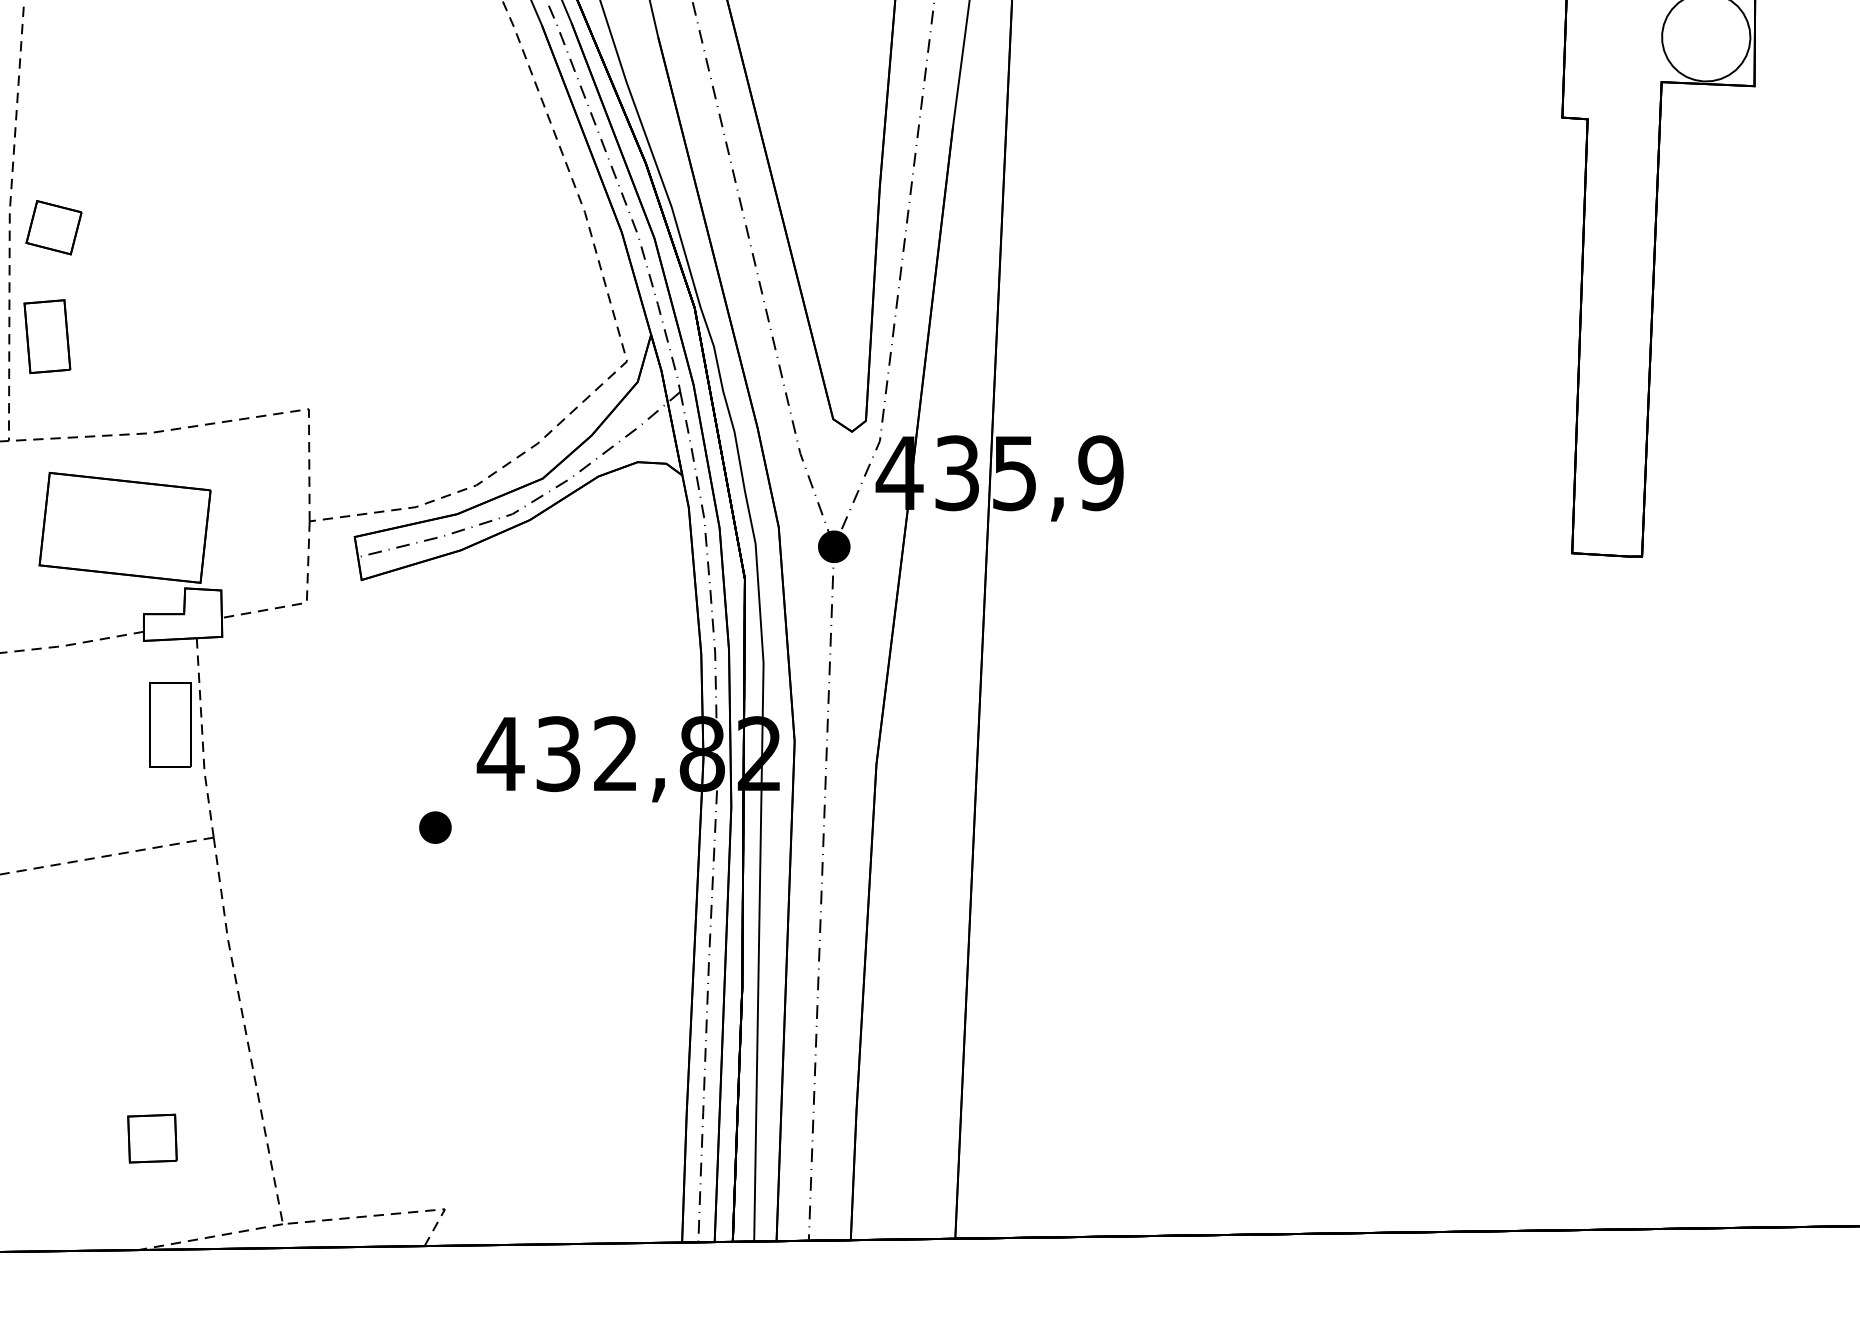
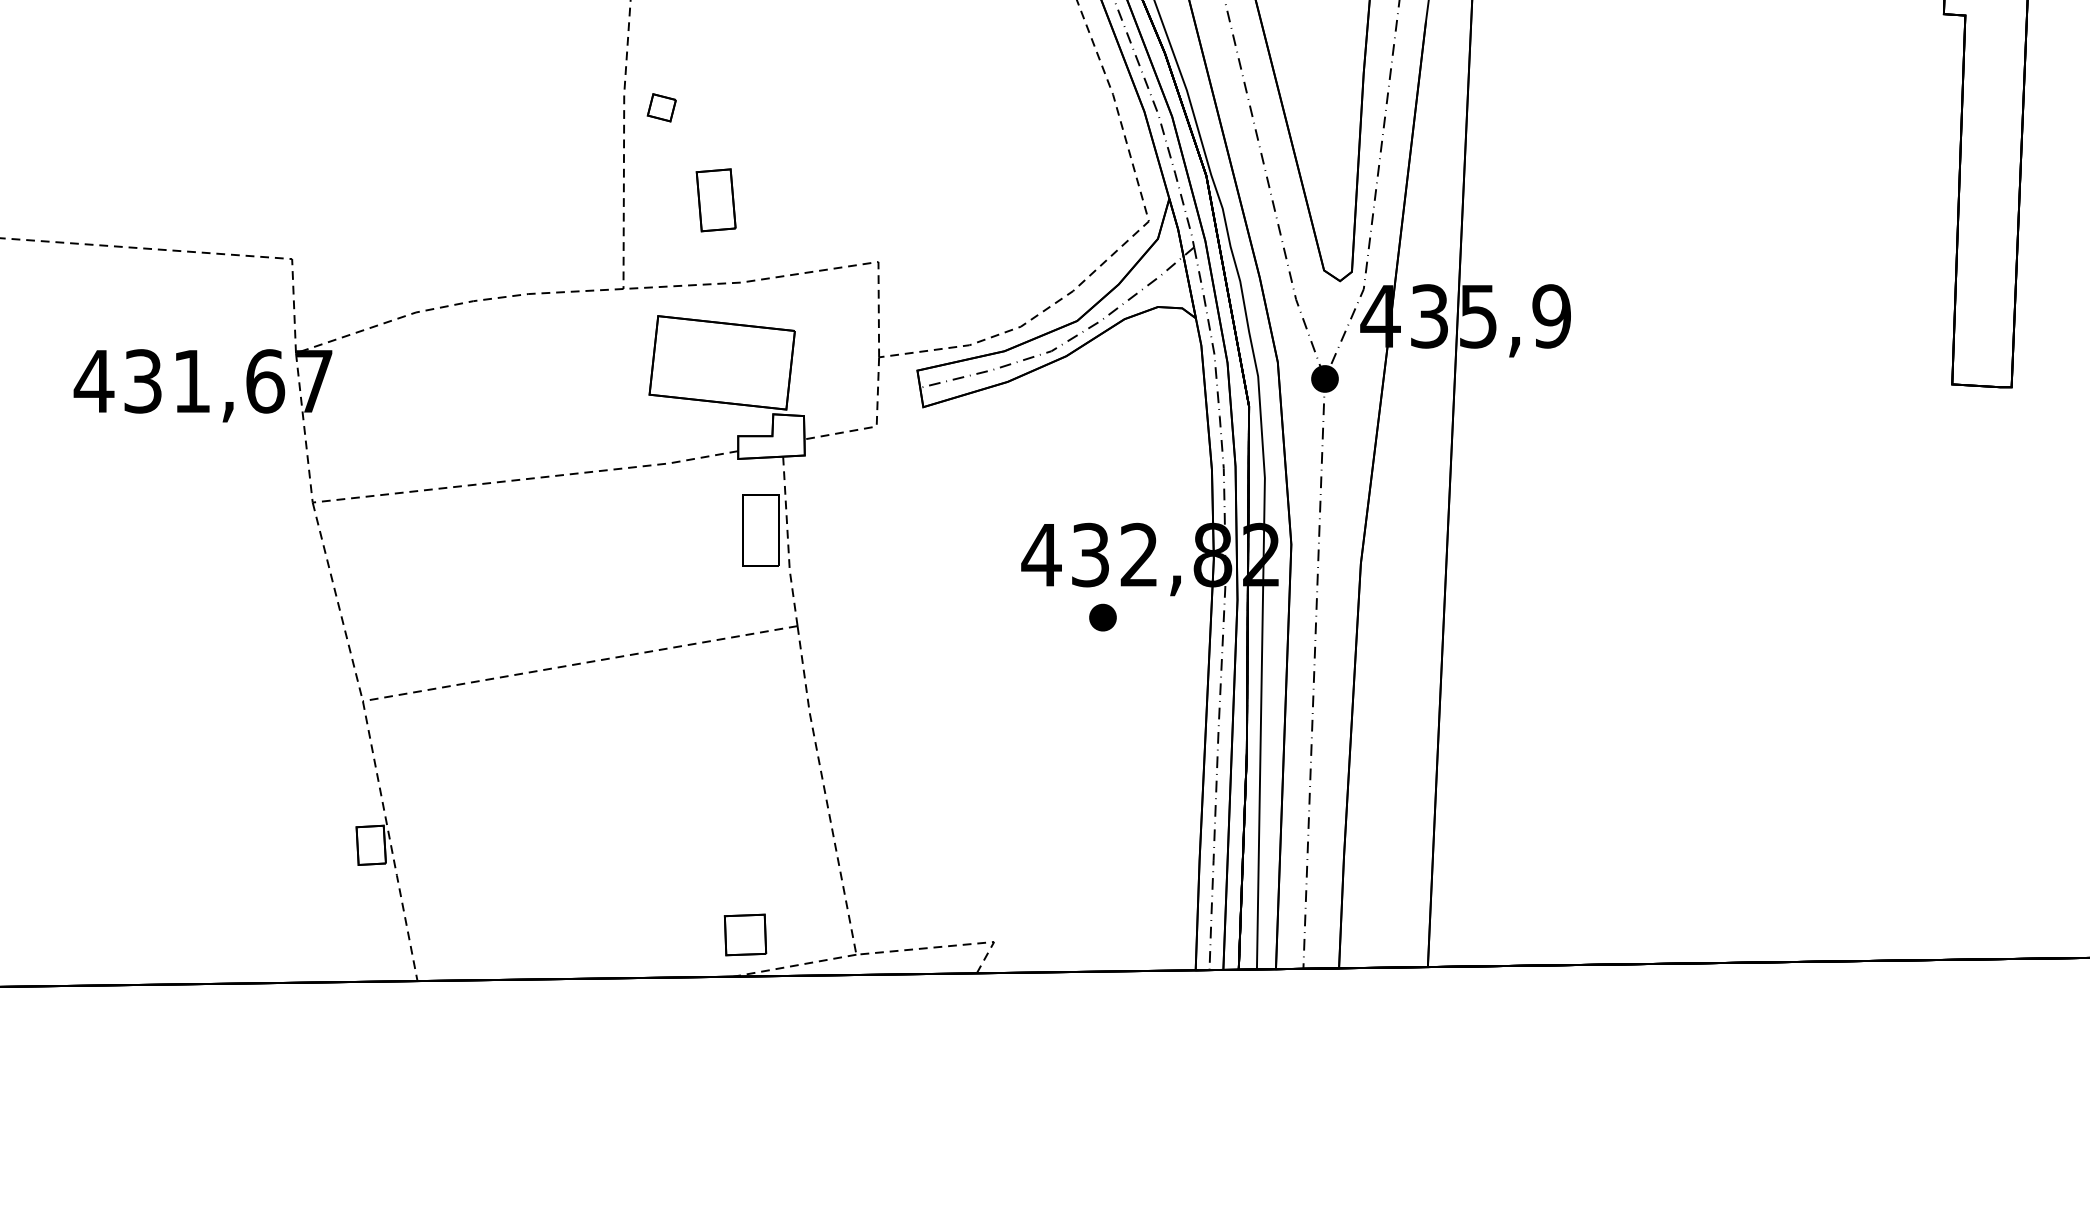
part: (53, 227) -> (661, 107), size x0.6
part: (46, 336) -> (715, 200), moved
part: (434, 827) -> (1102, 617), moved
part: (152, 1138) -> (745, 934), moved

